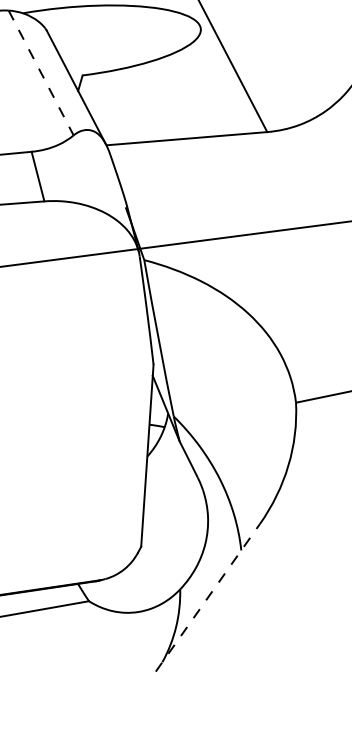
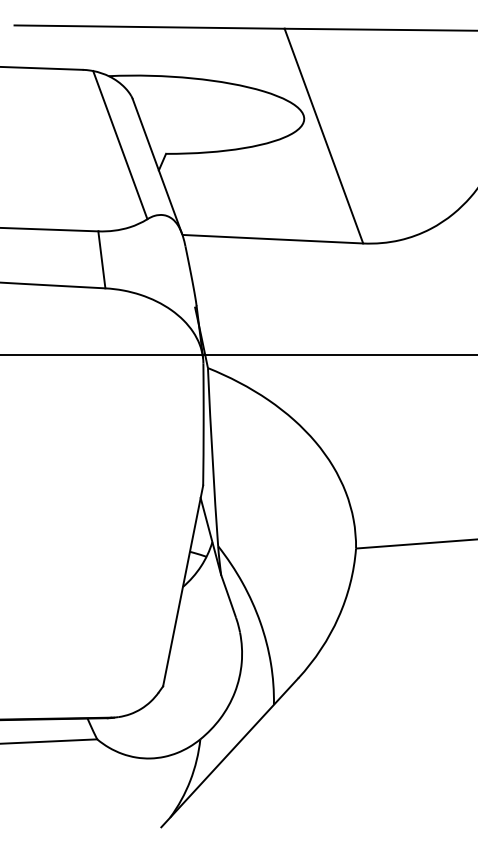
line: (41, 73) -> (120, 145), dashed -> solid
line: (208, 597) -> (230, 752), dashed -> solid

